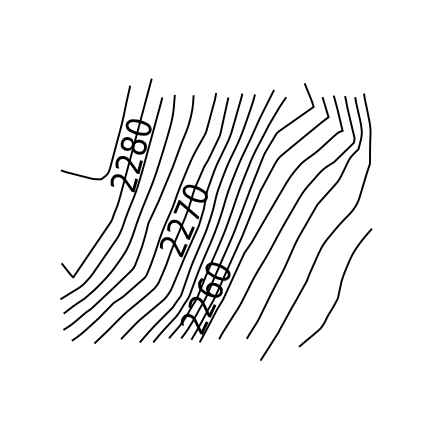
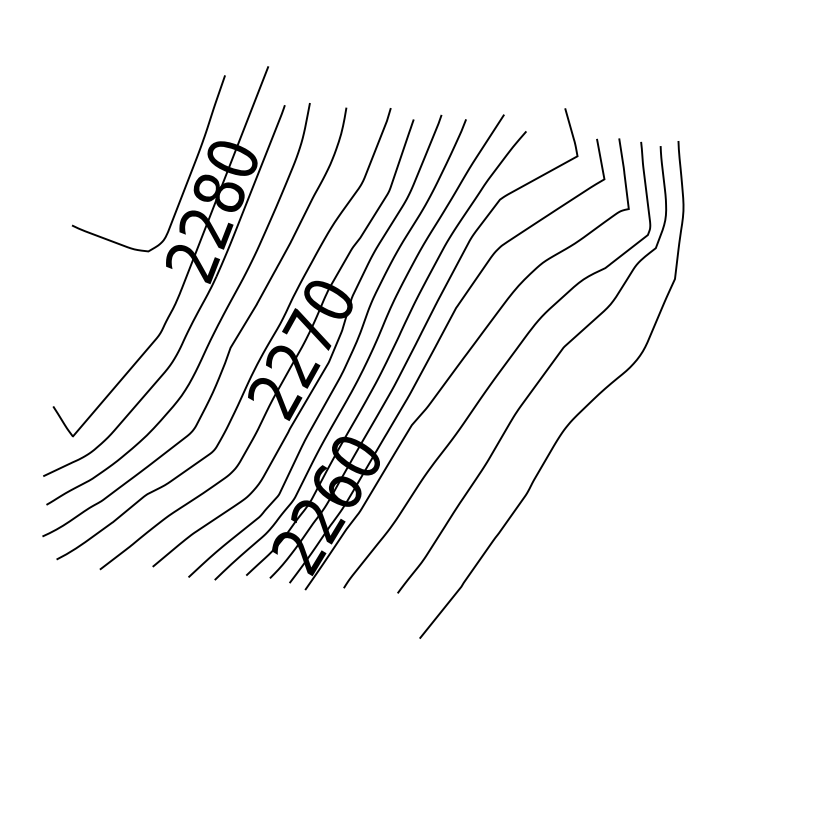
curve: (338, 289) -> (586, 516), removed

